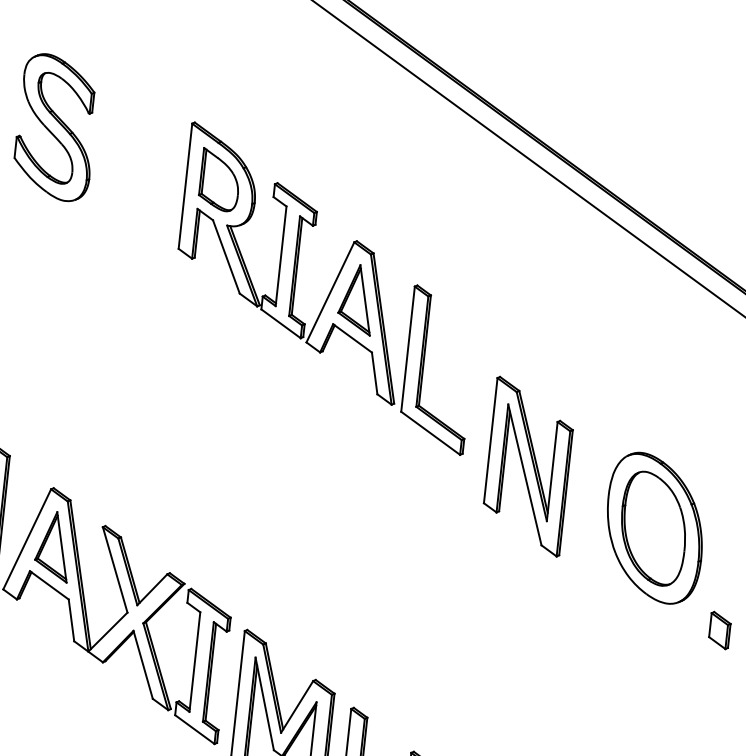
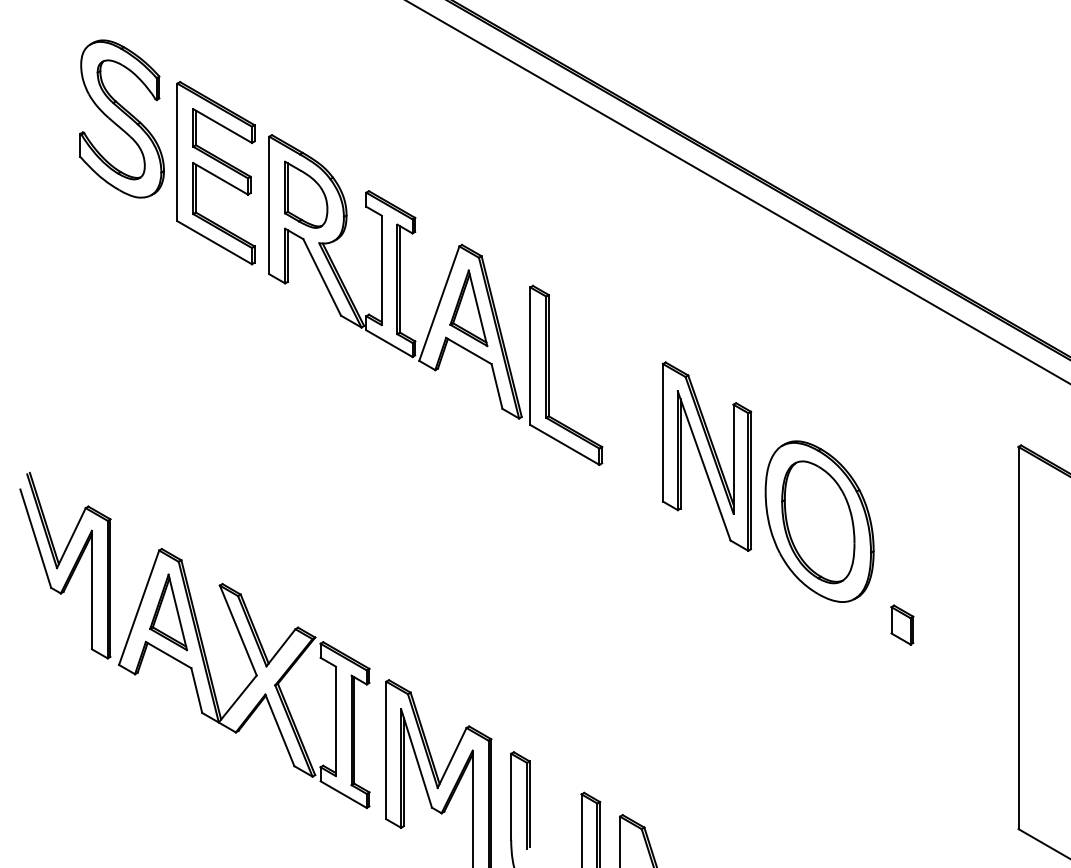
part: (55, 127) -> (121, 118), moved
part: (139, 151) -> (215, 173), added
part: (528, 466) -> (707, 456), moved

